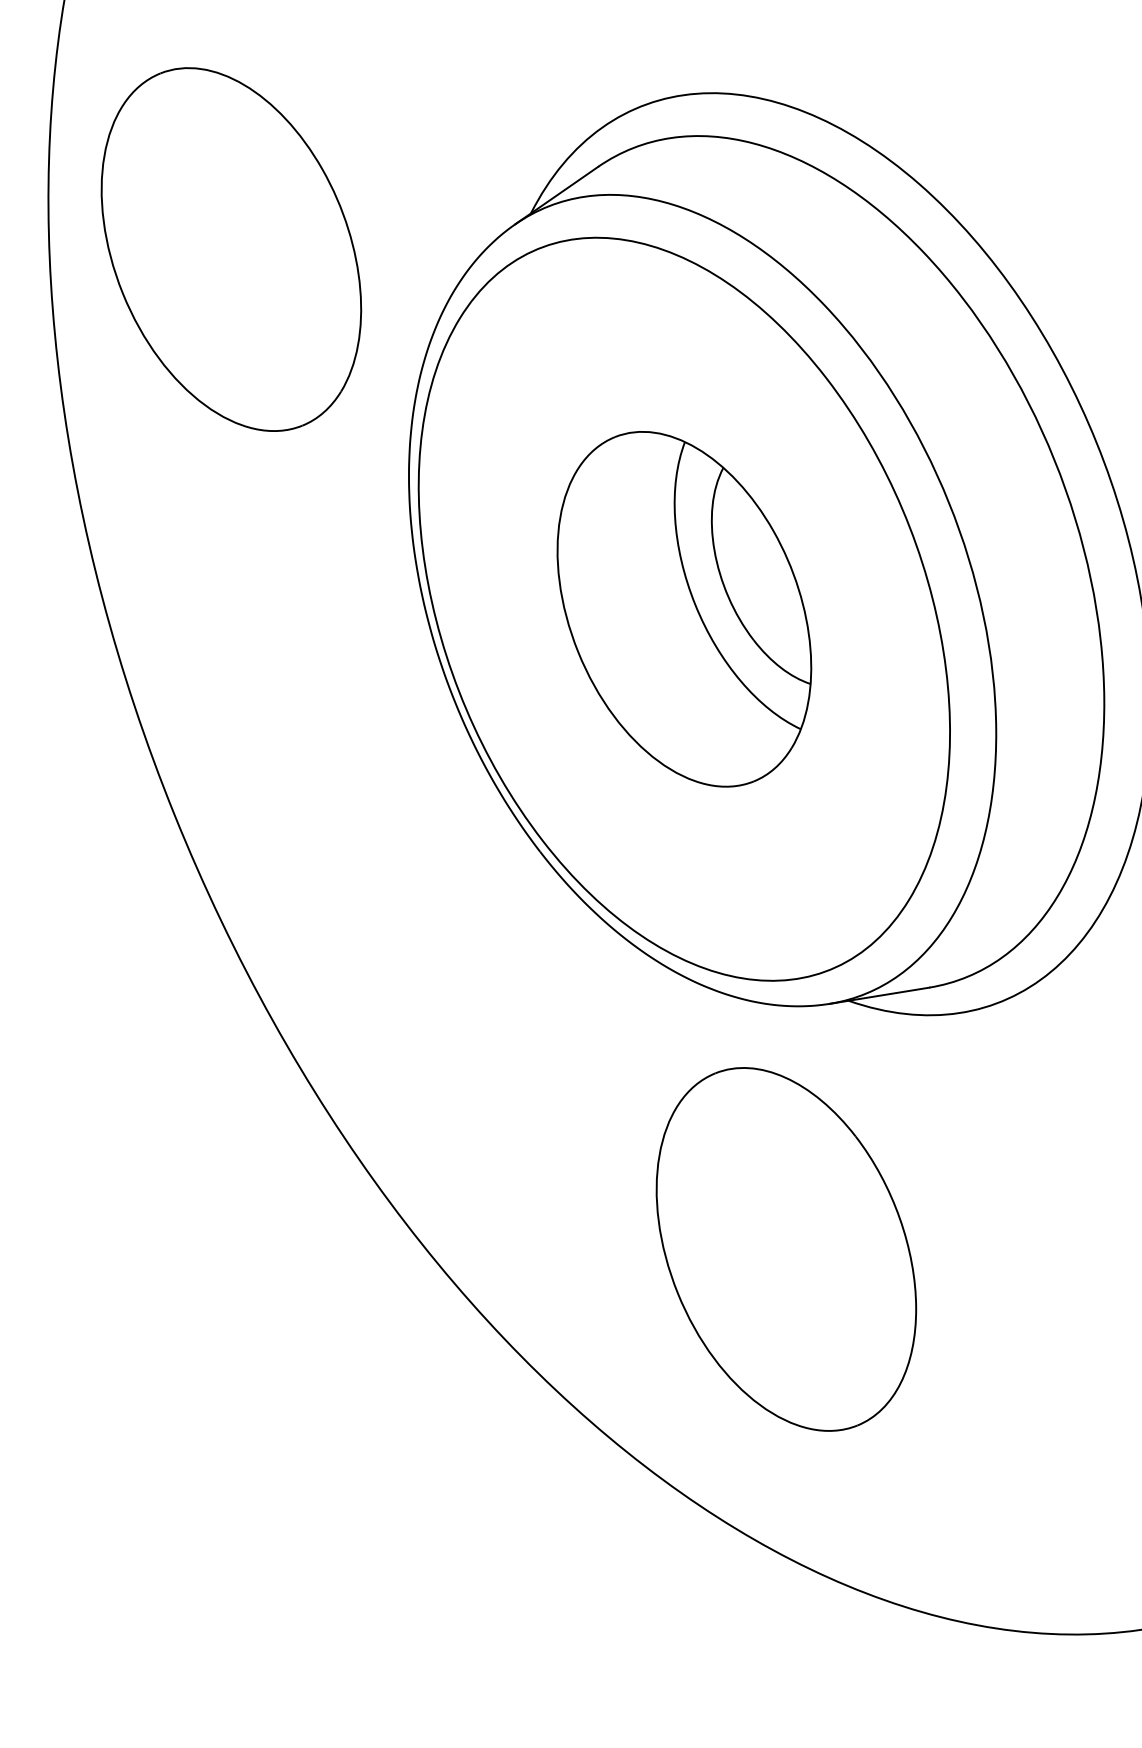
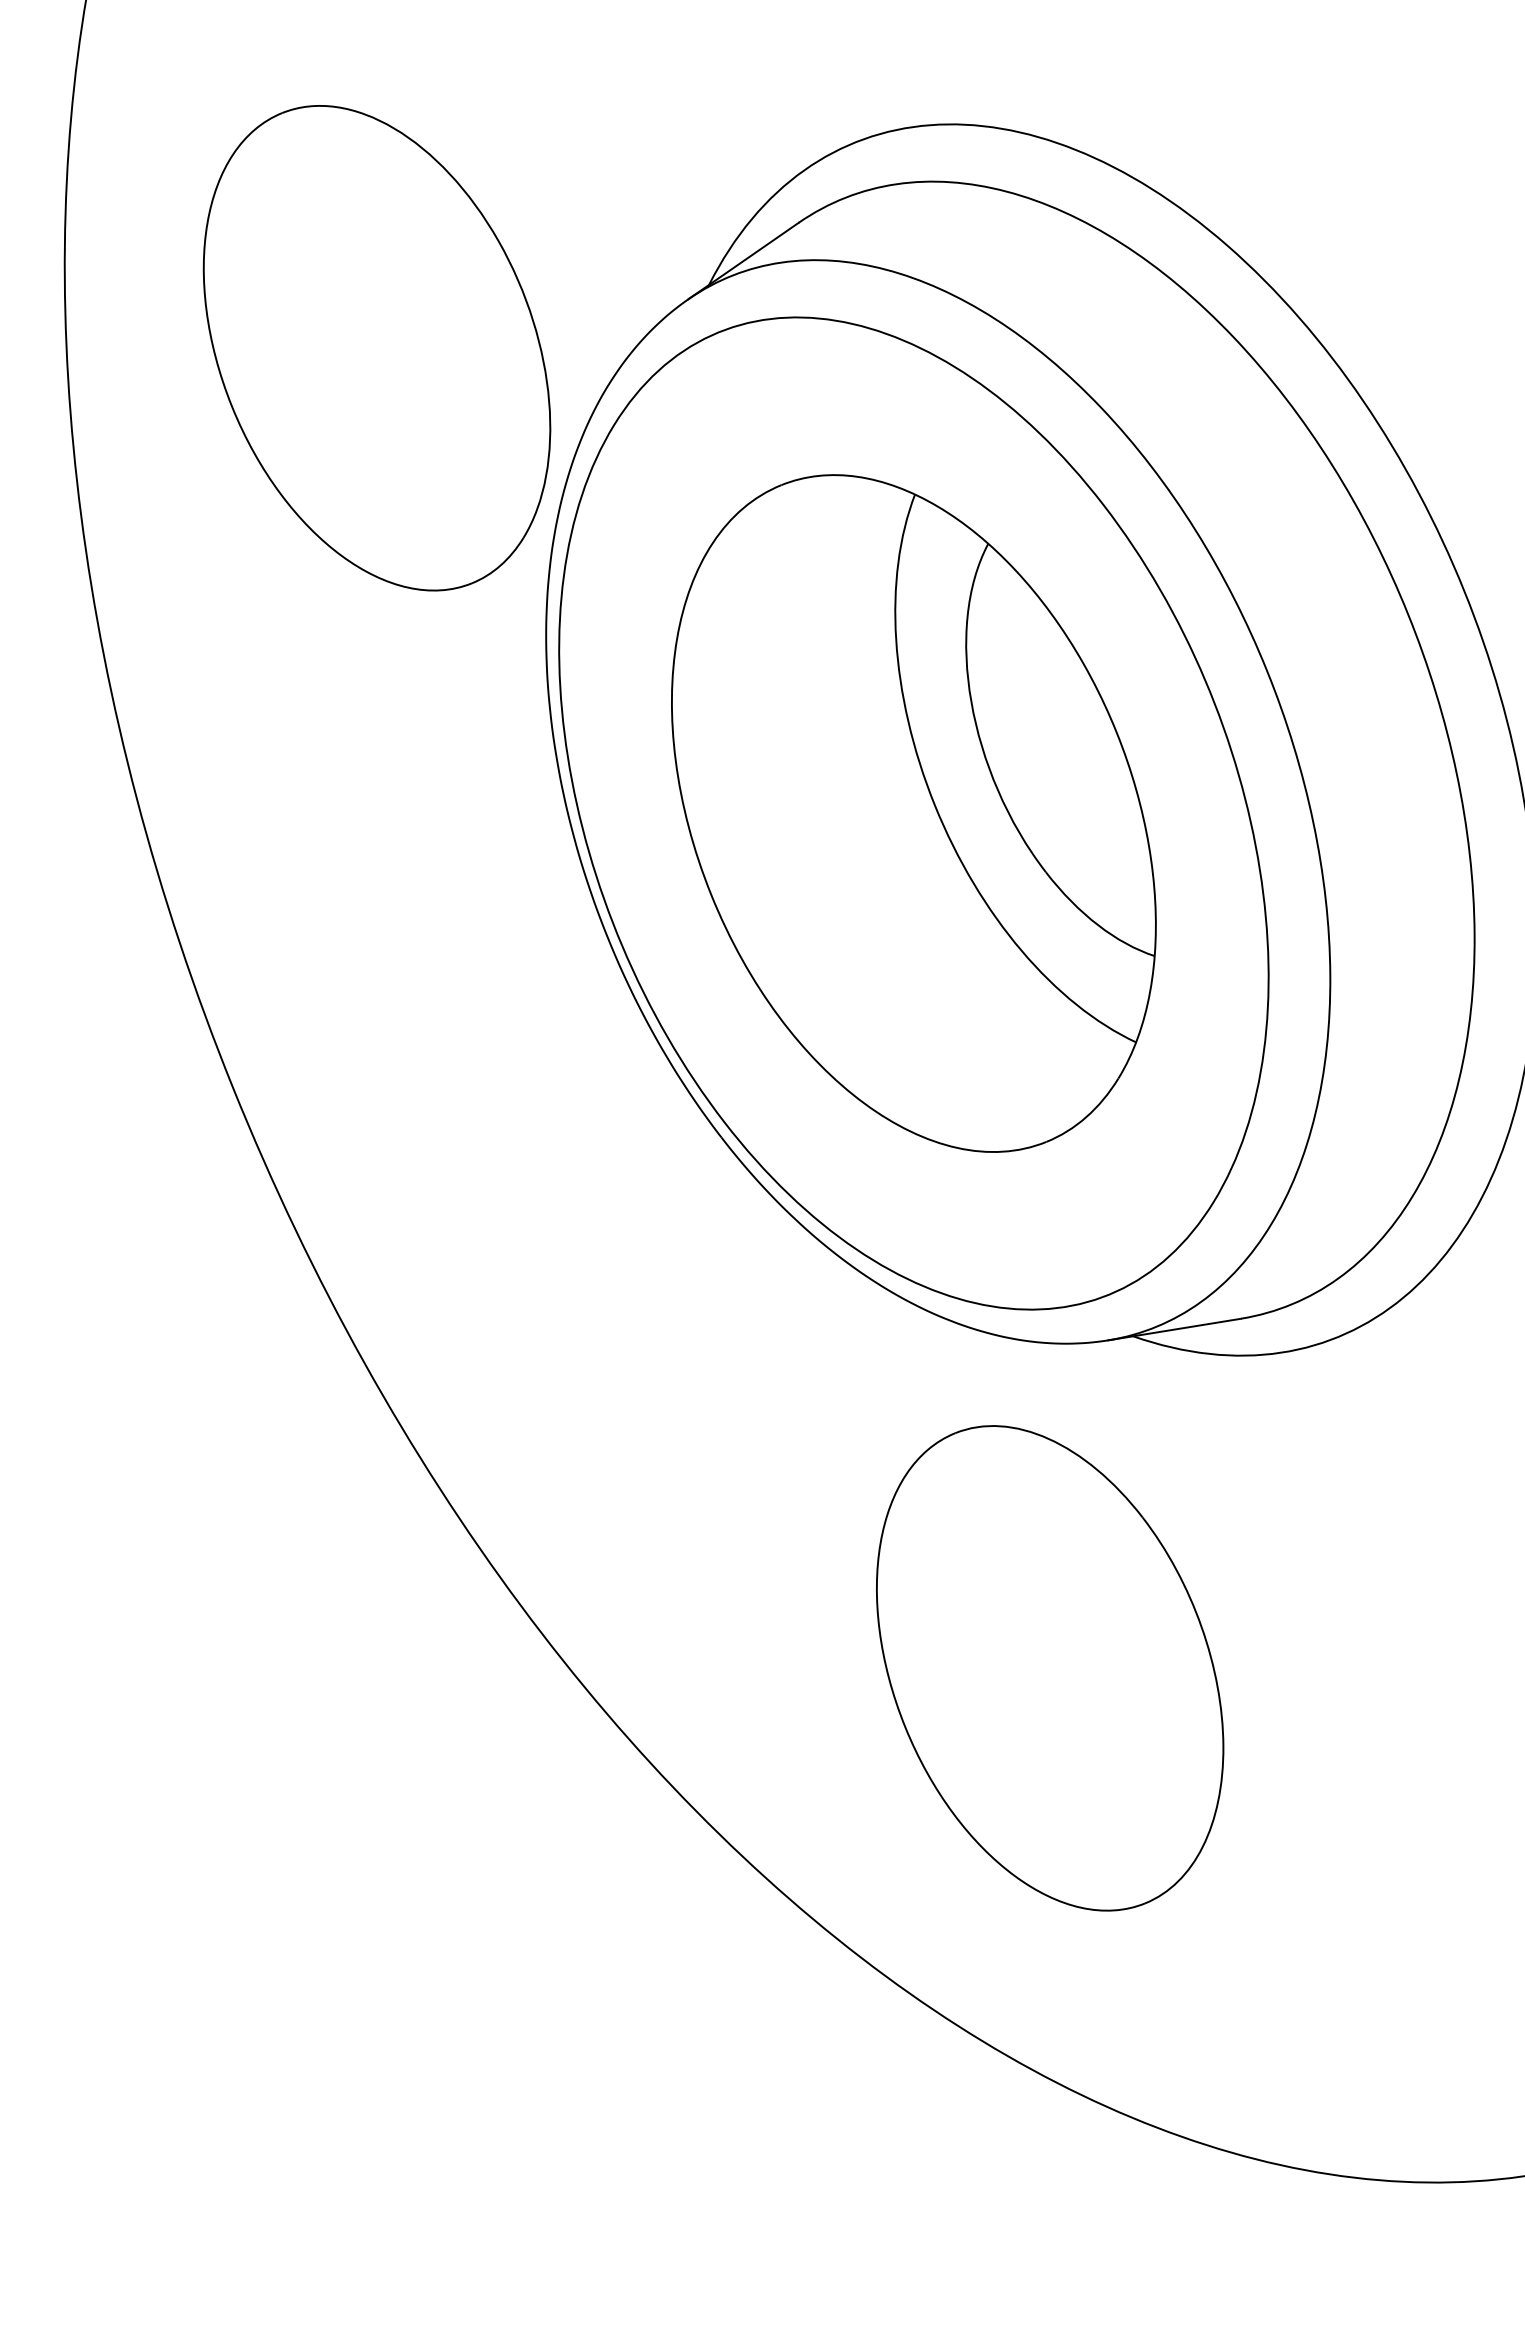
part: (230, 249) -> (376, 348), moved
part: (684, 609) -> (913, 813), size x1.43

